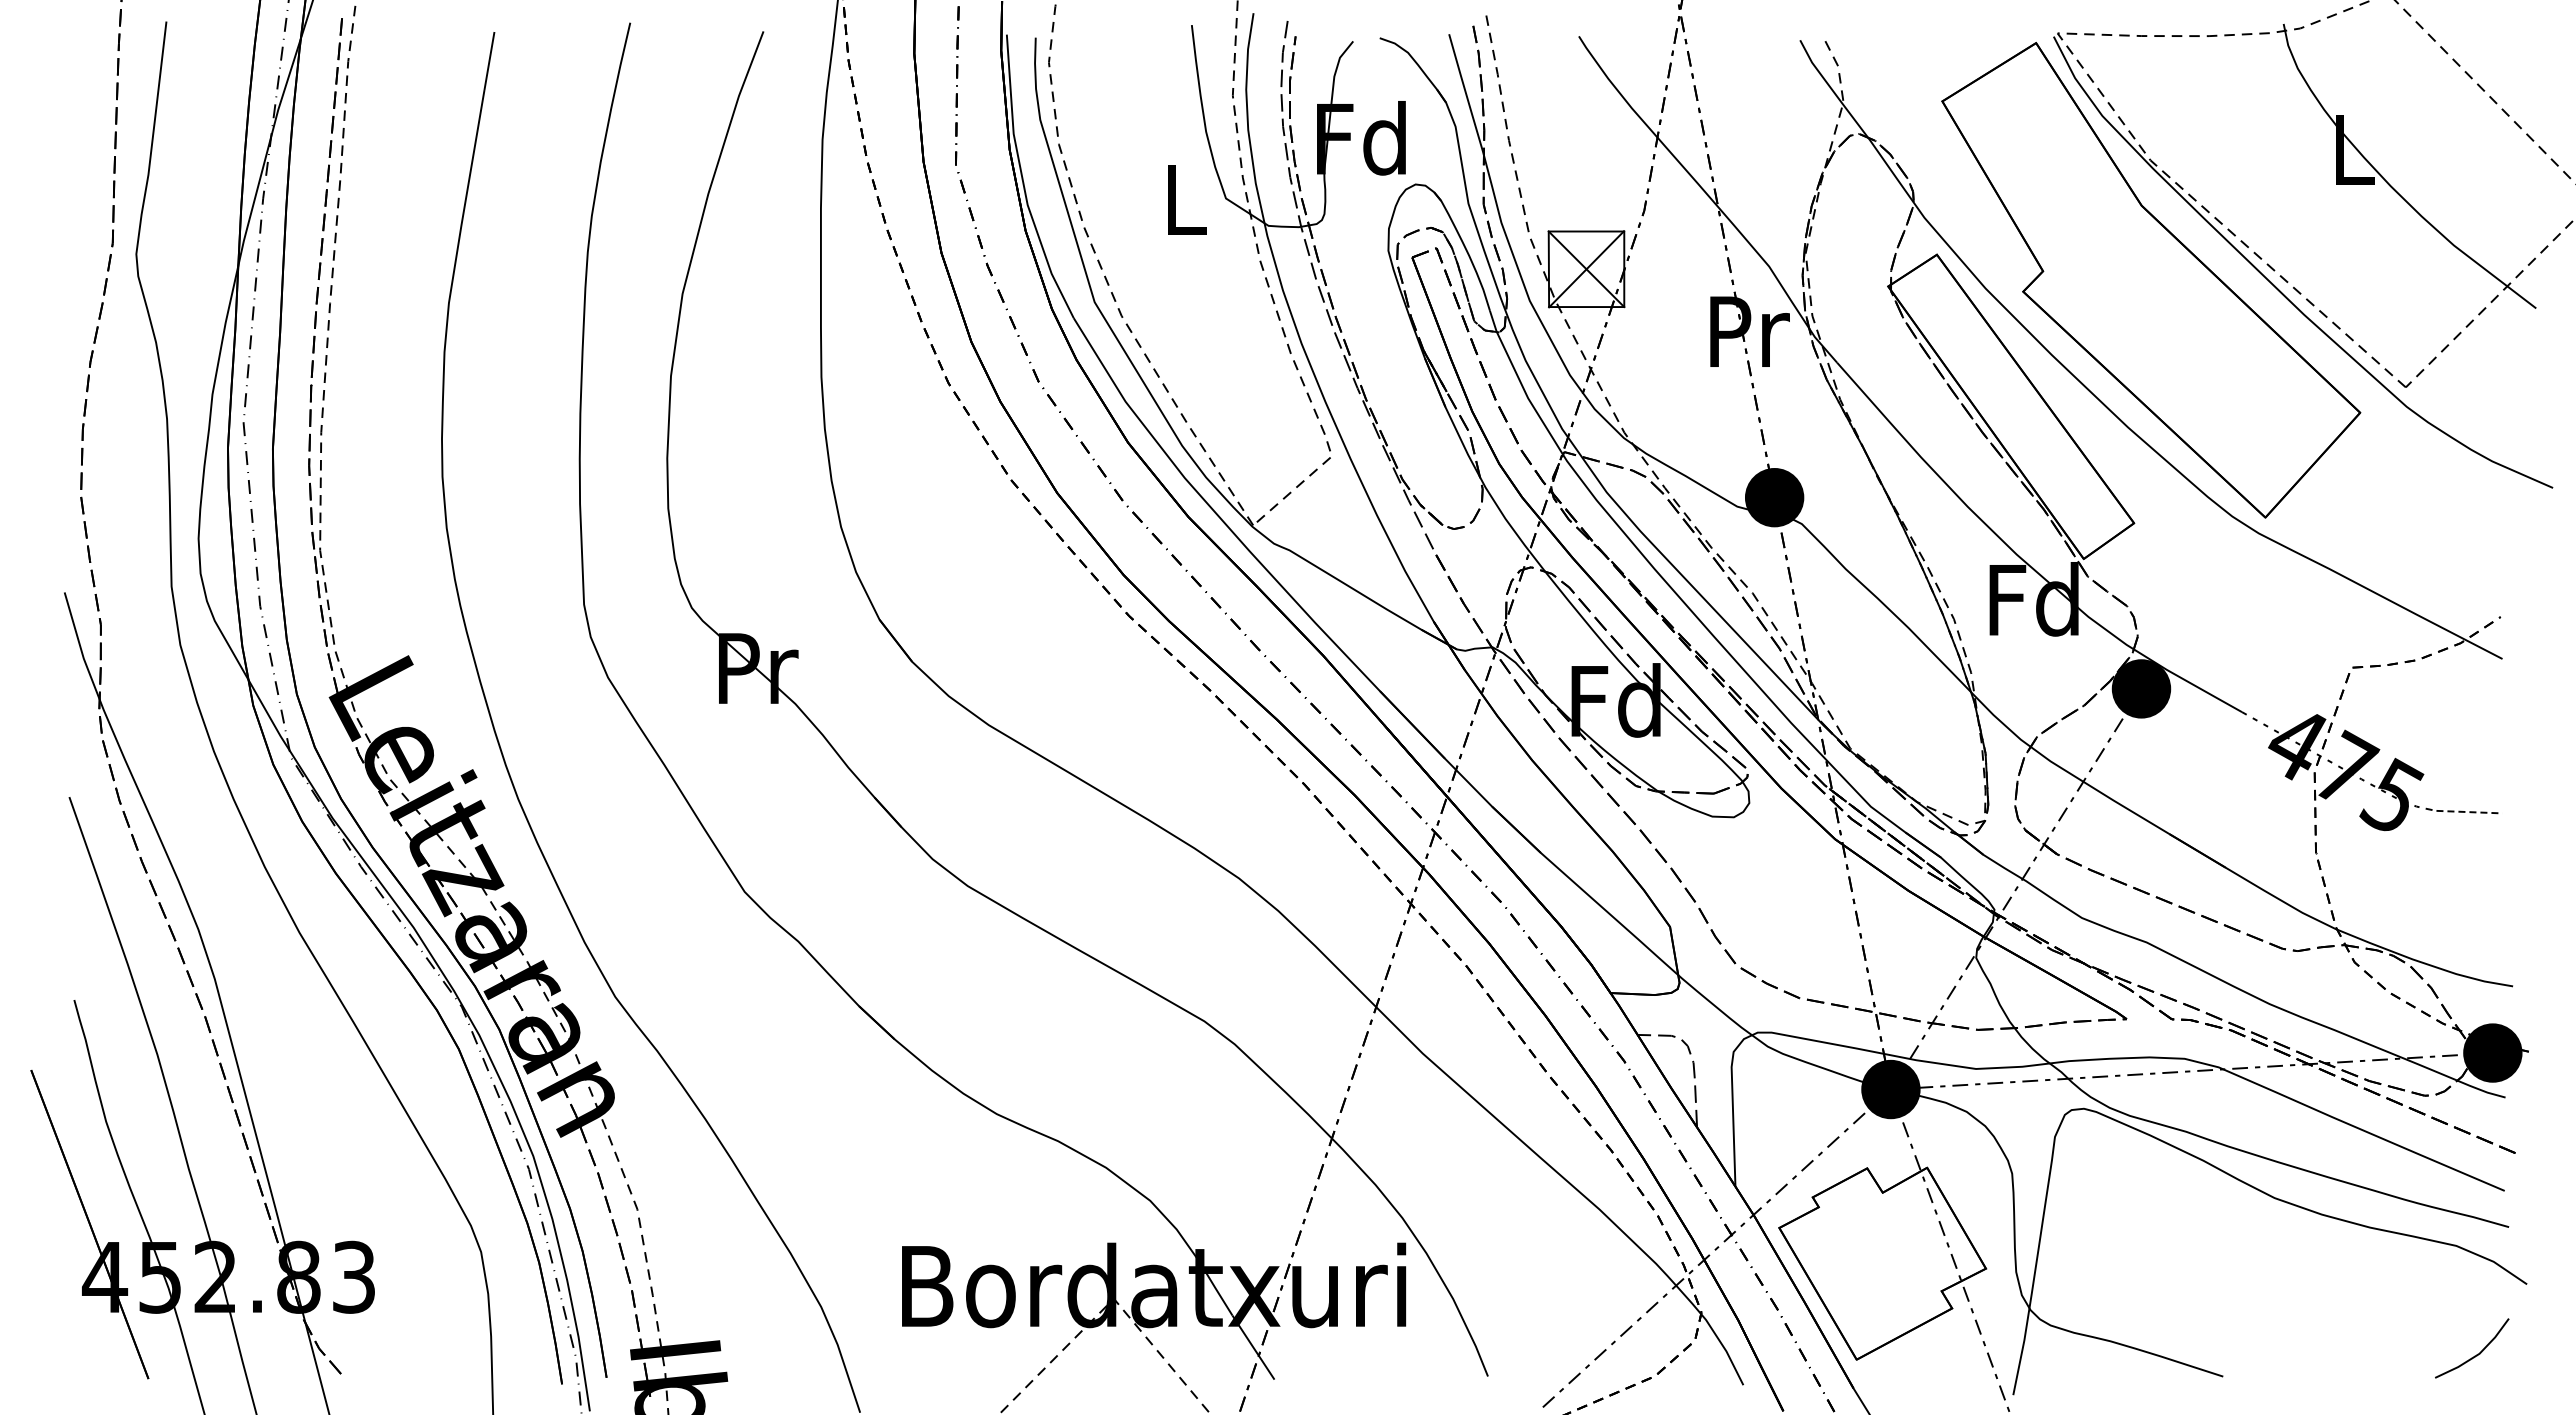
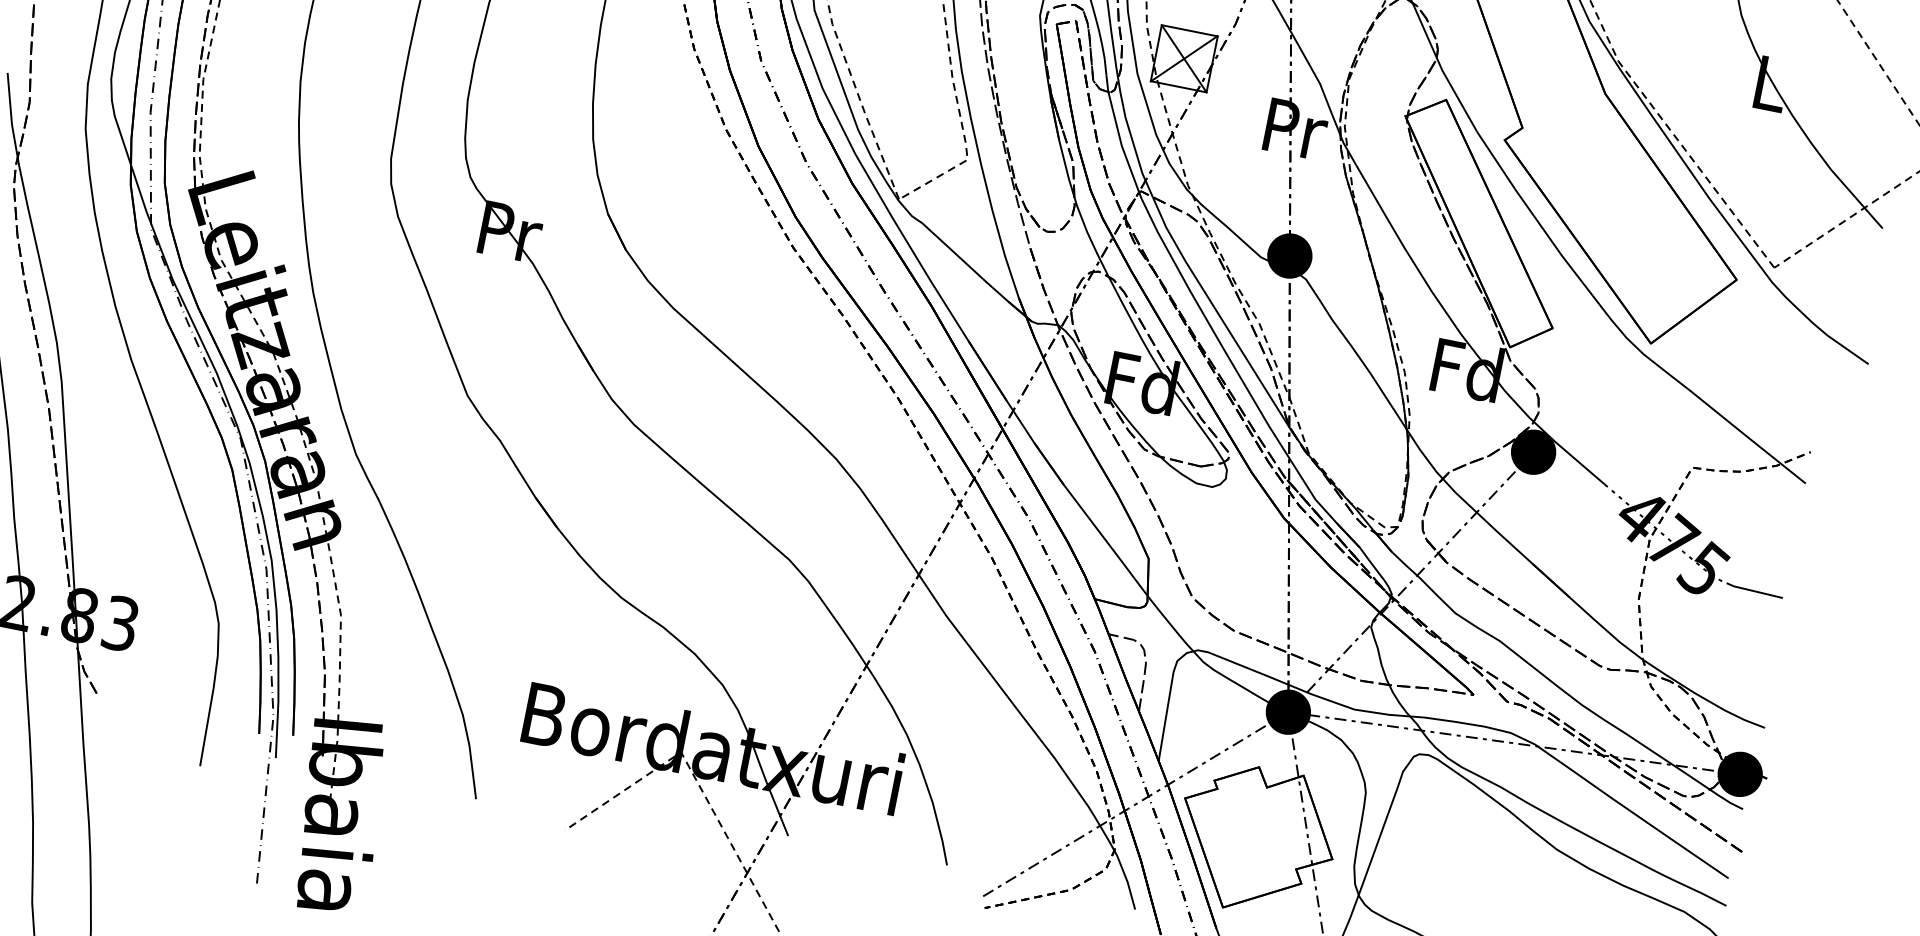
line: (2463, 811) -> (1754, 590), dashed -> solid

